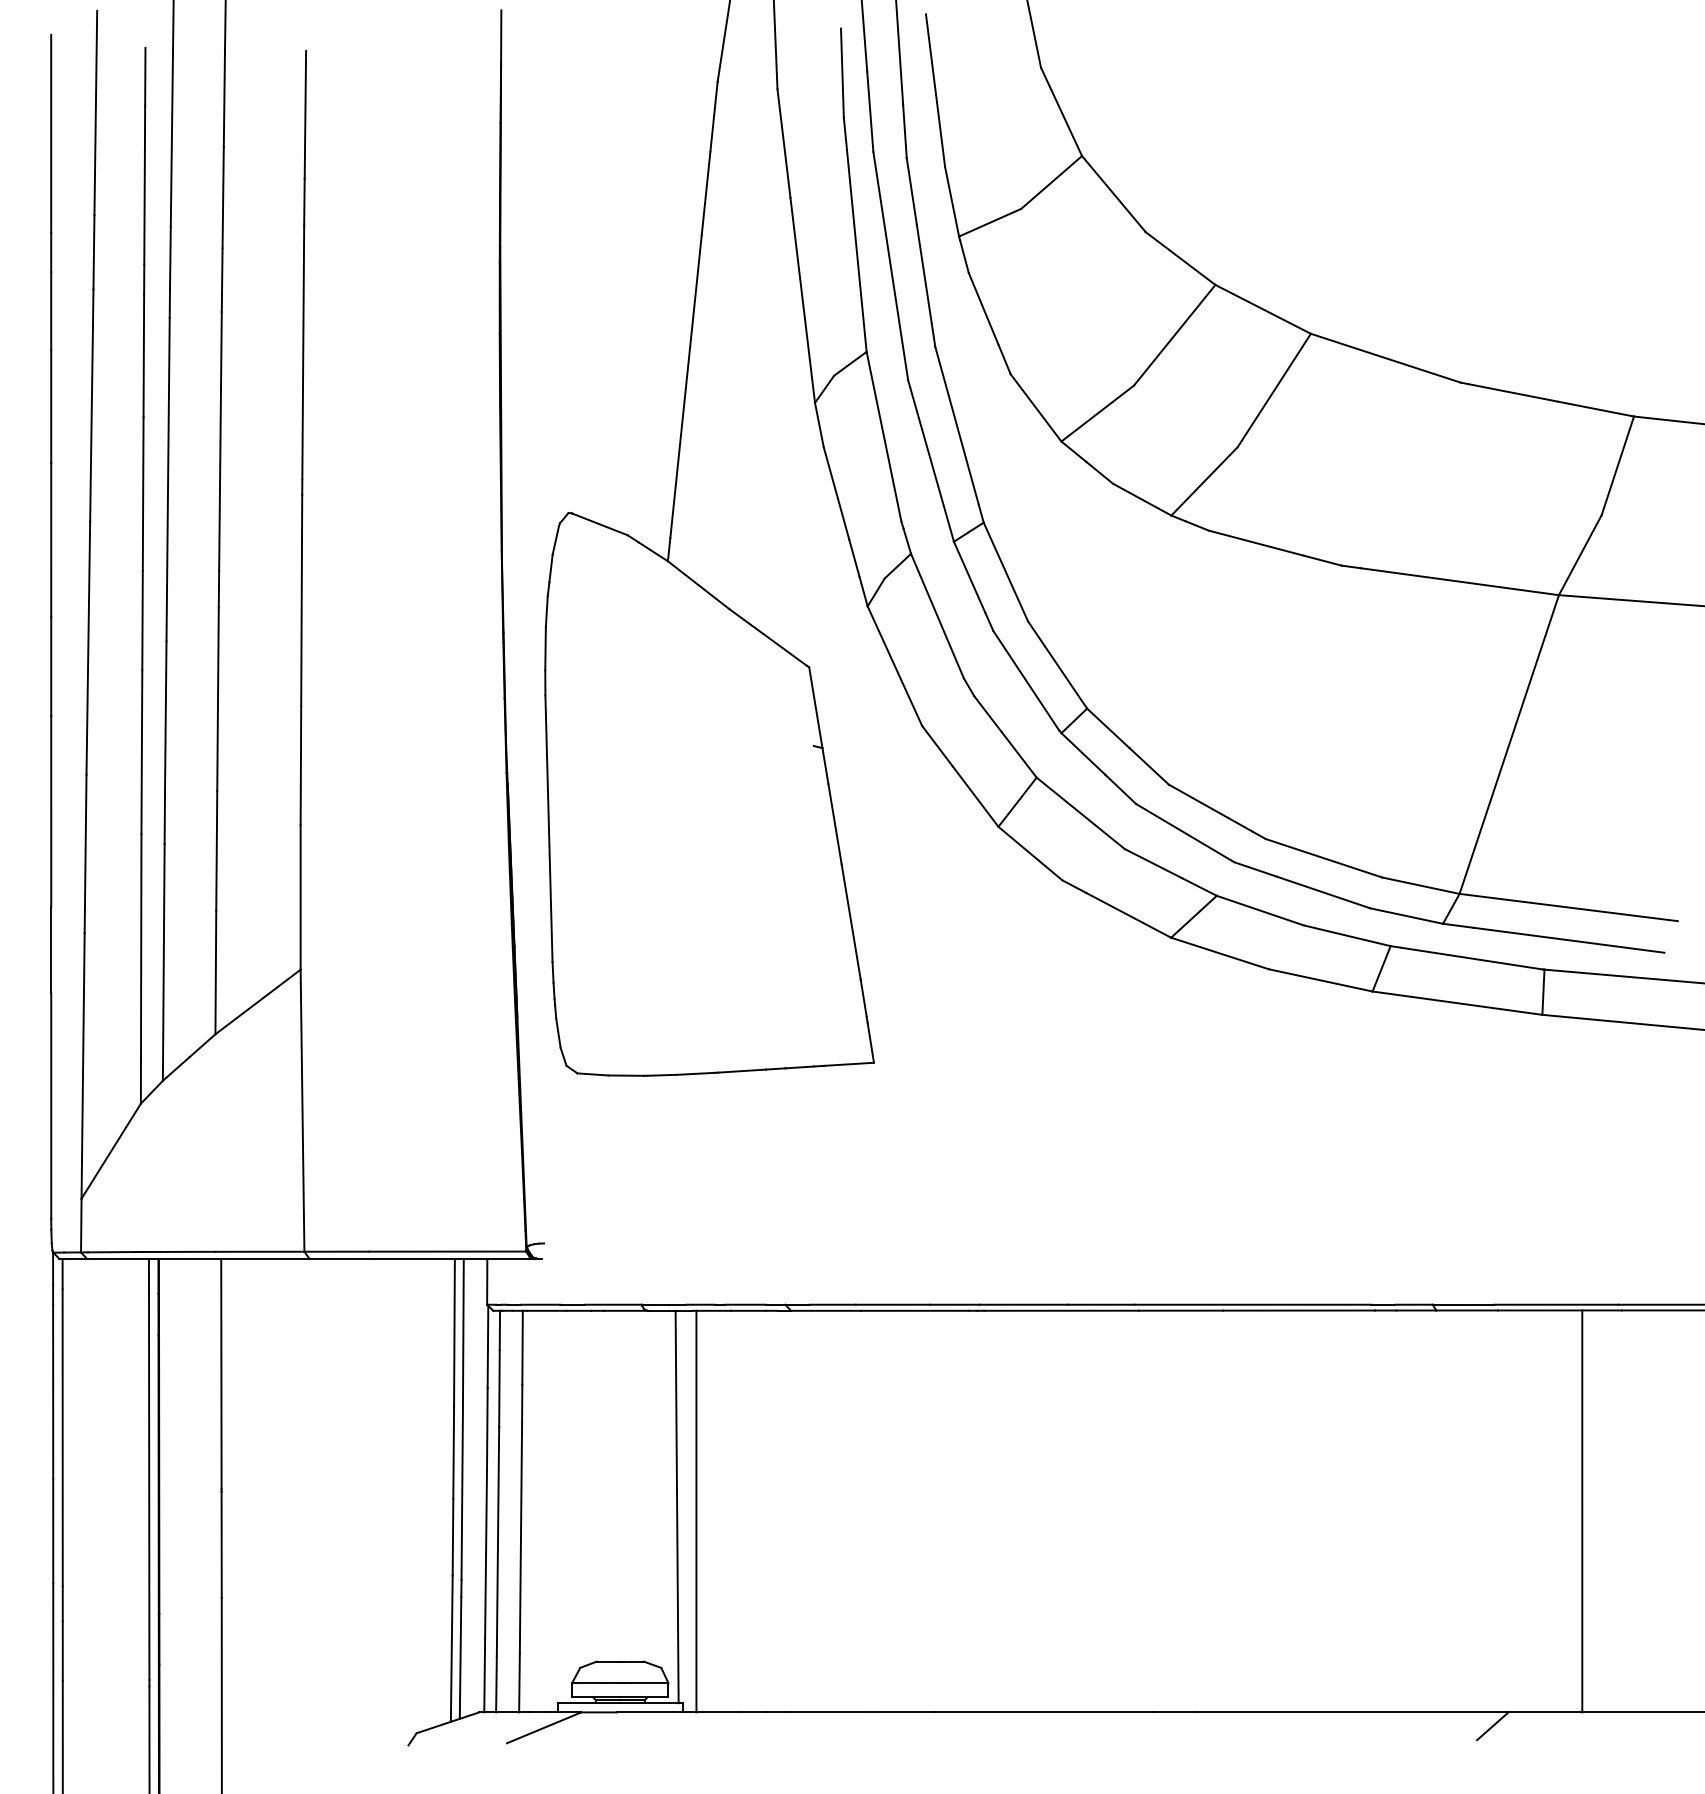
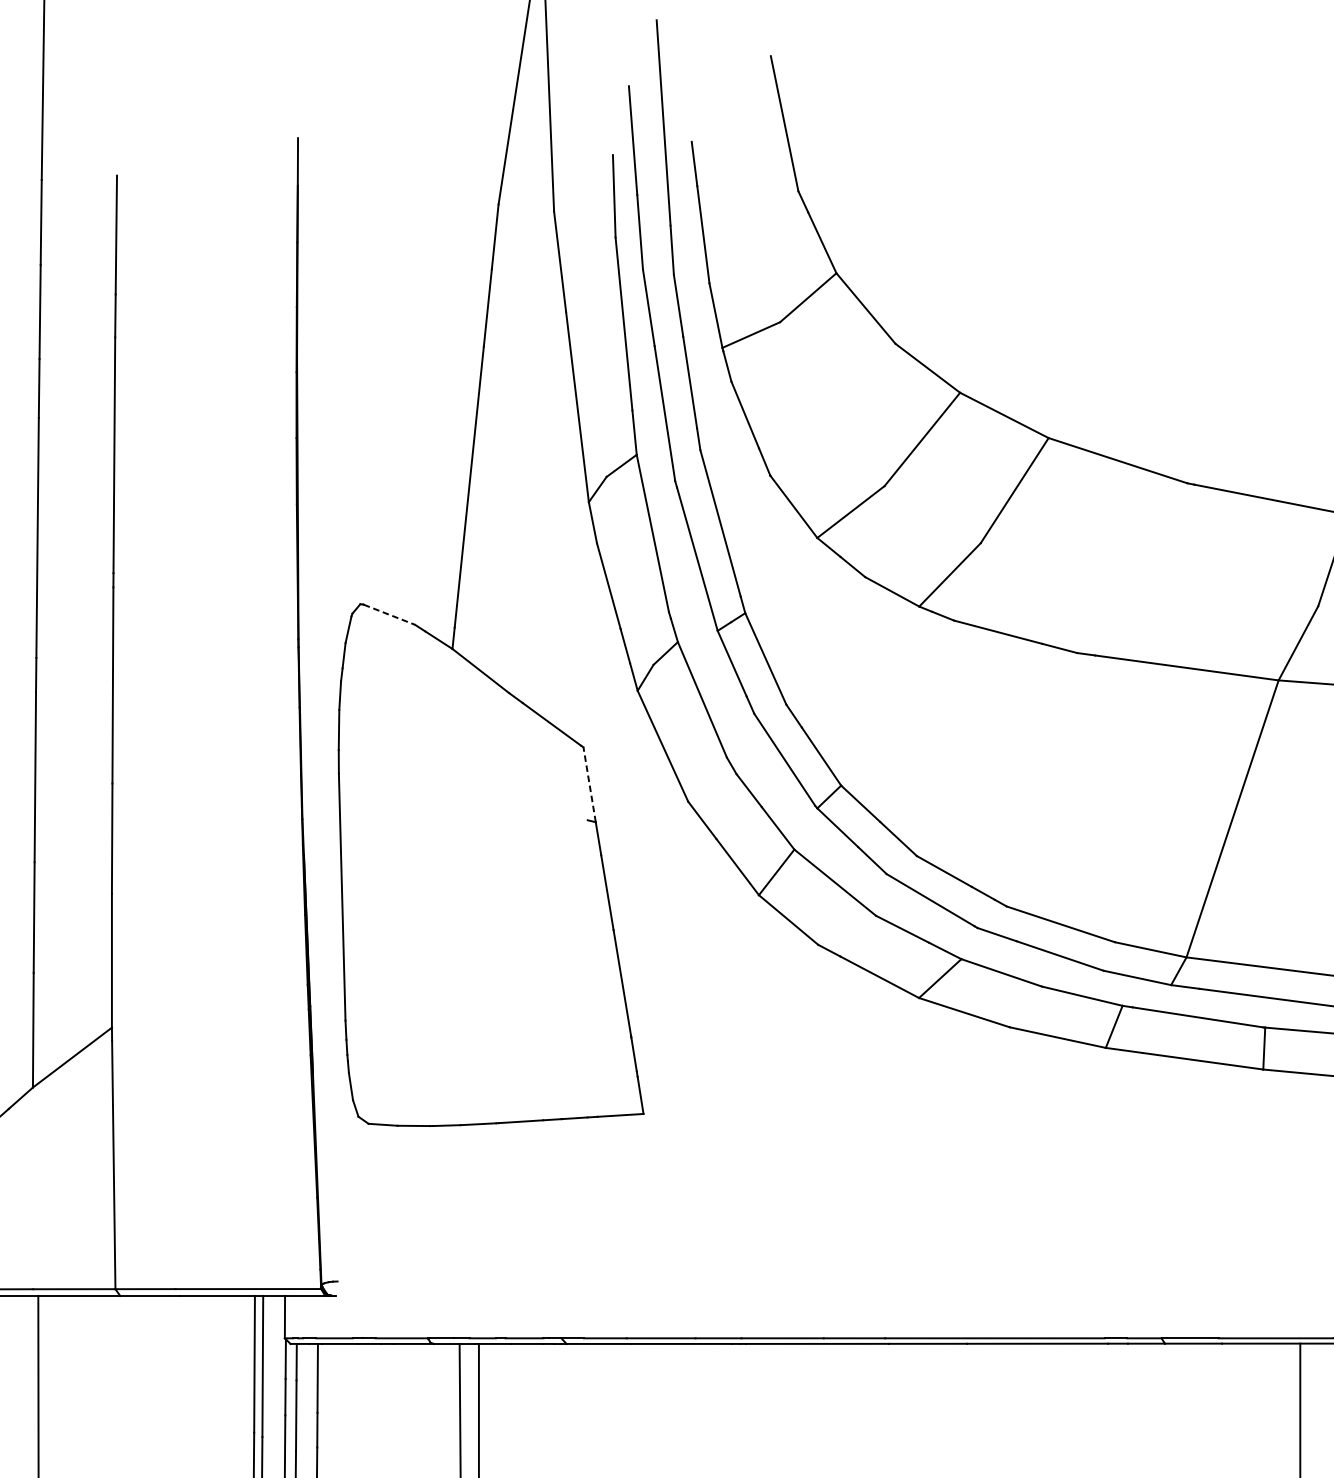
line: (599, 524) -> (389, 614), solid -> dashed
line: (815, 707) -> (589, 784), solid -> dashed

